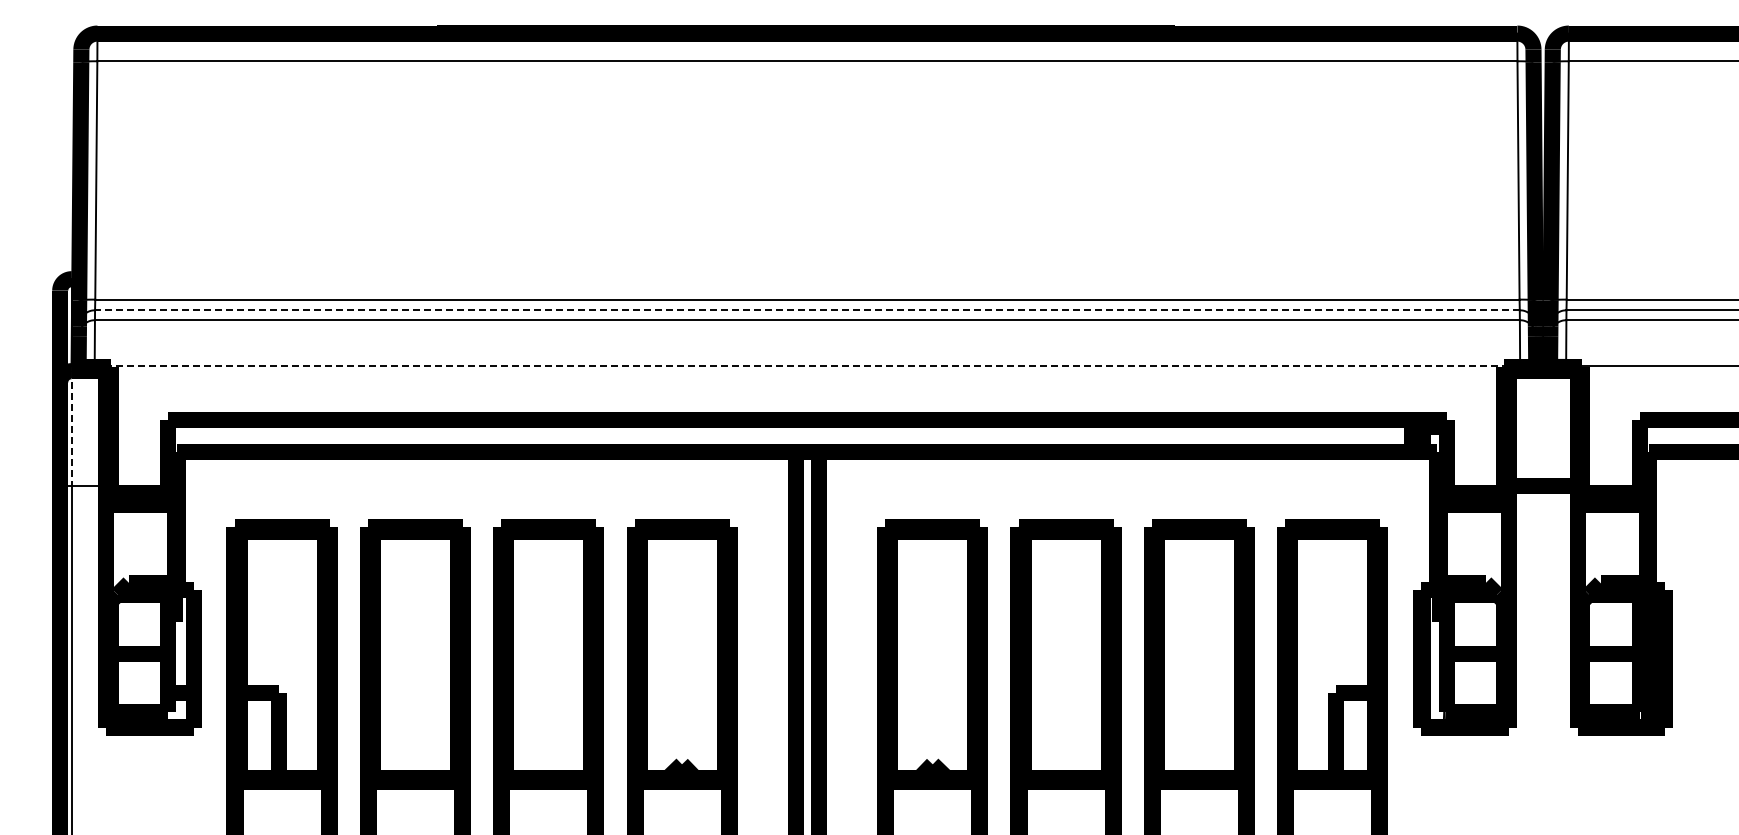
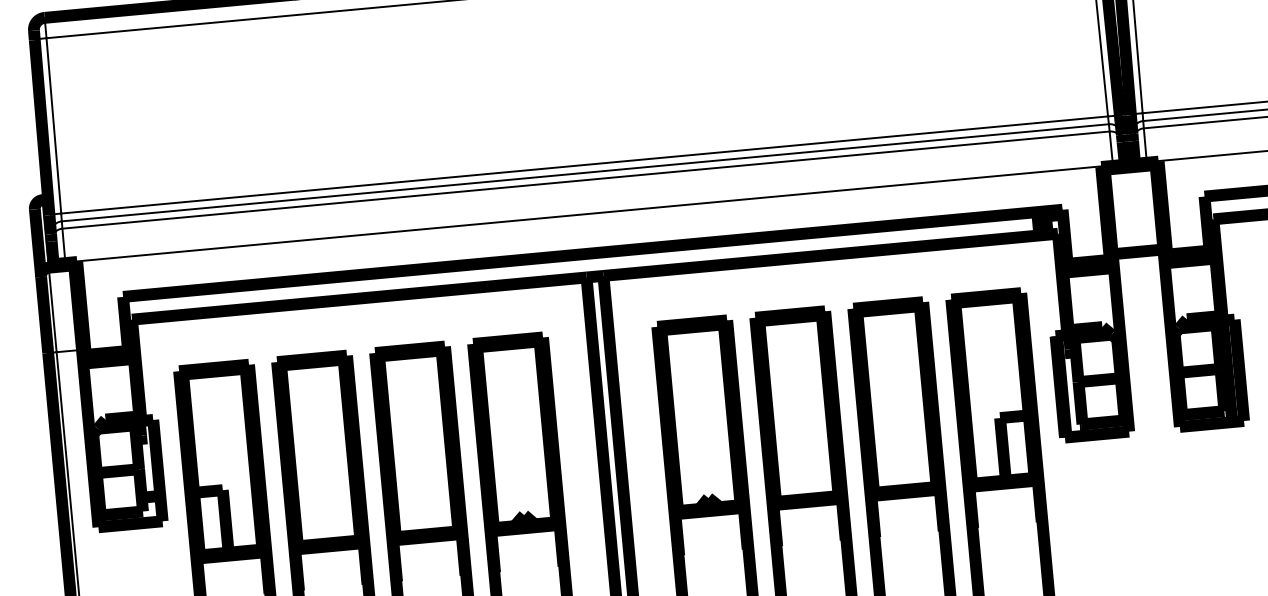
line: (806, 310) -> (584, 173), dashed -> solid
line: (807, 366) -> (589, 214), dashed -> solid
line: (71, 429) -> (52, 310), dashed -> solid

